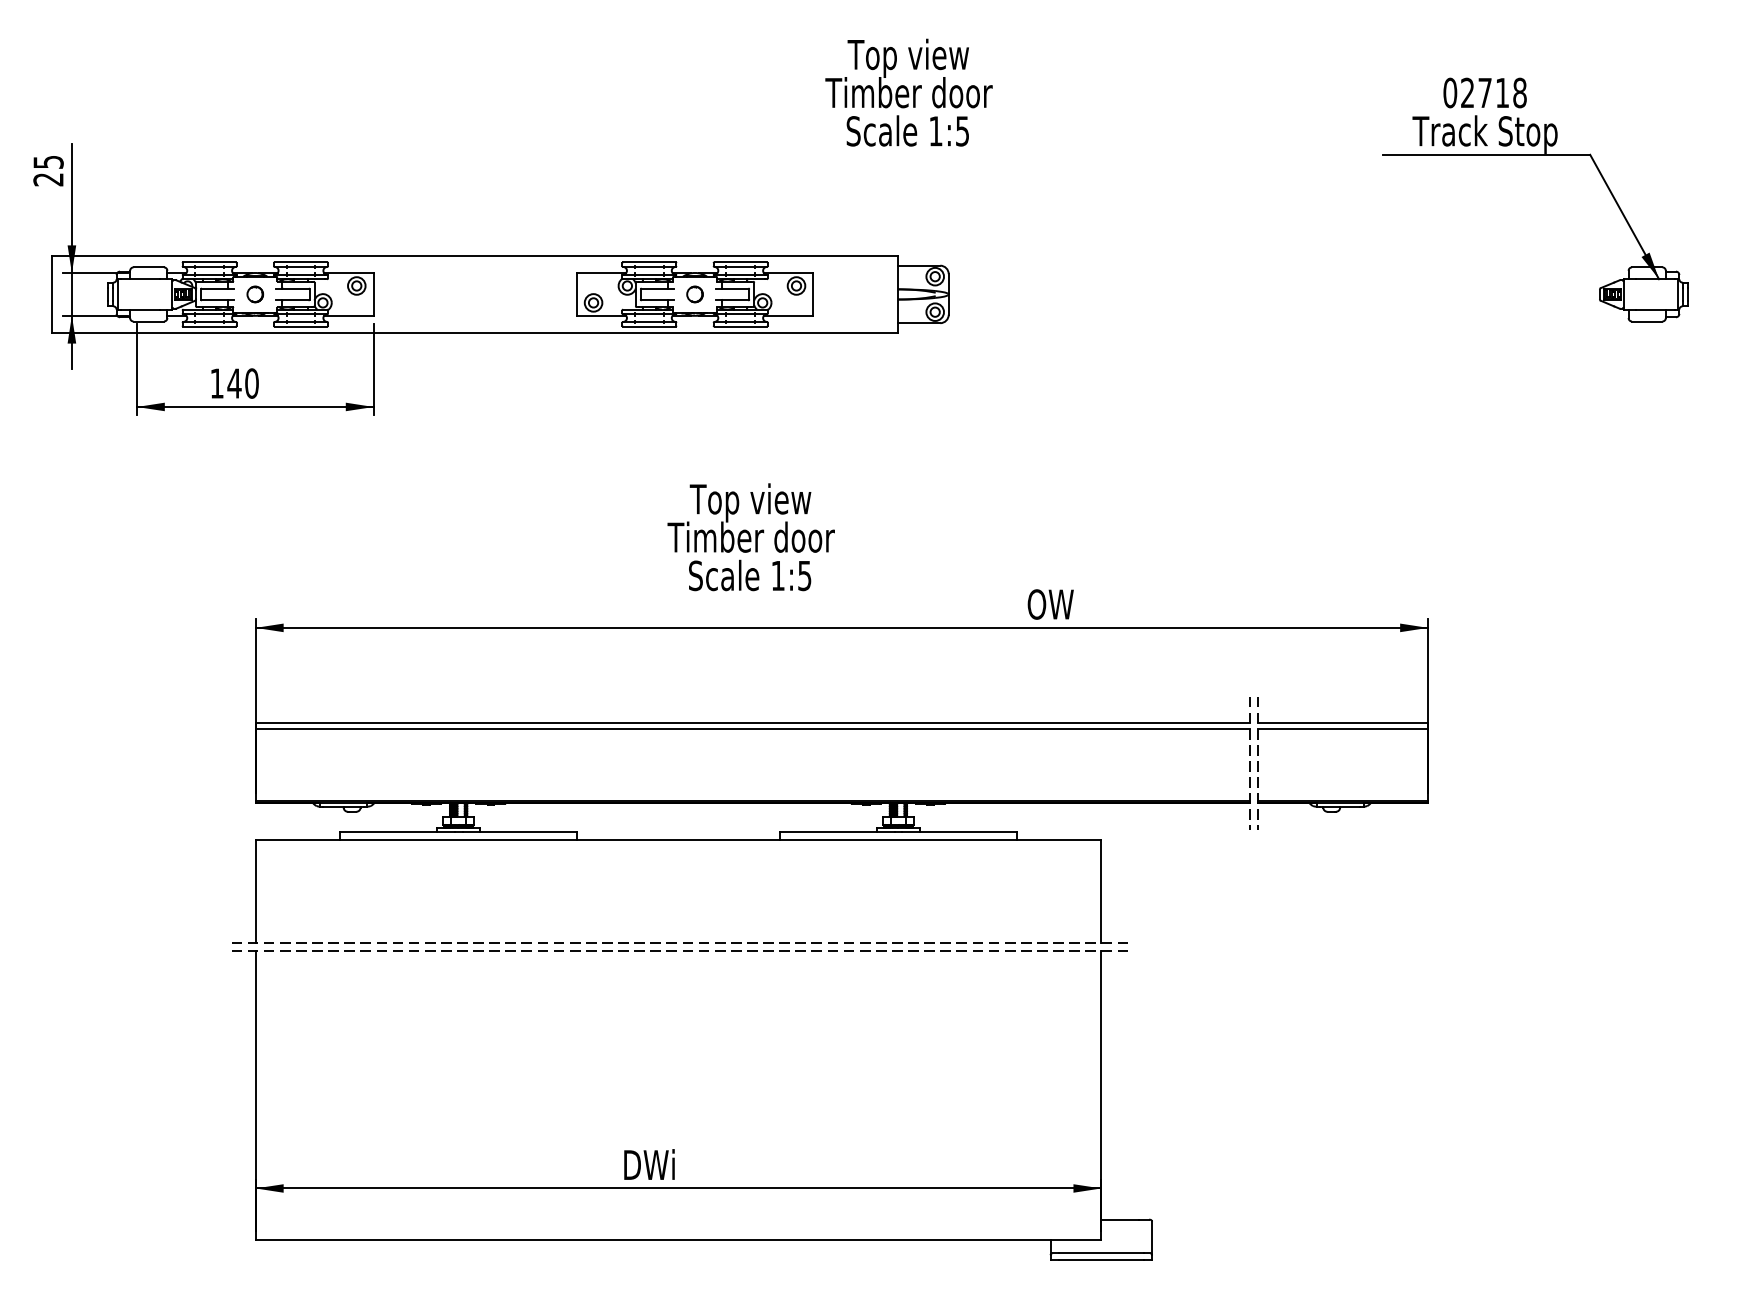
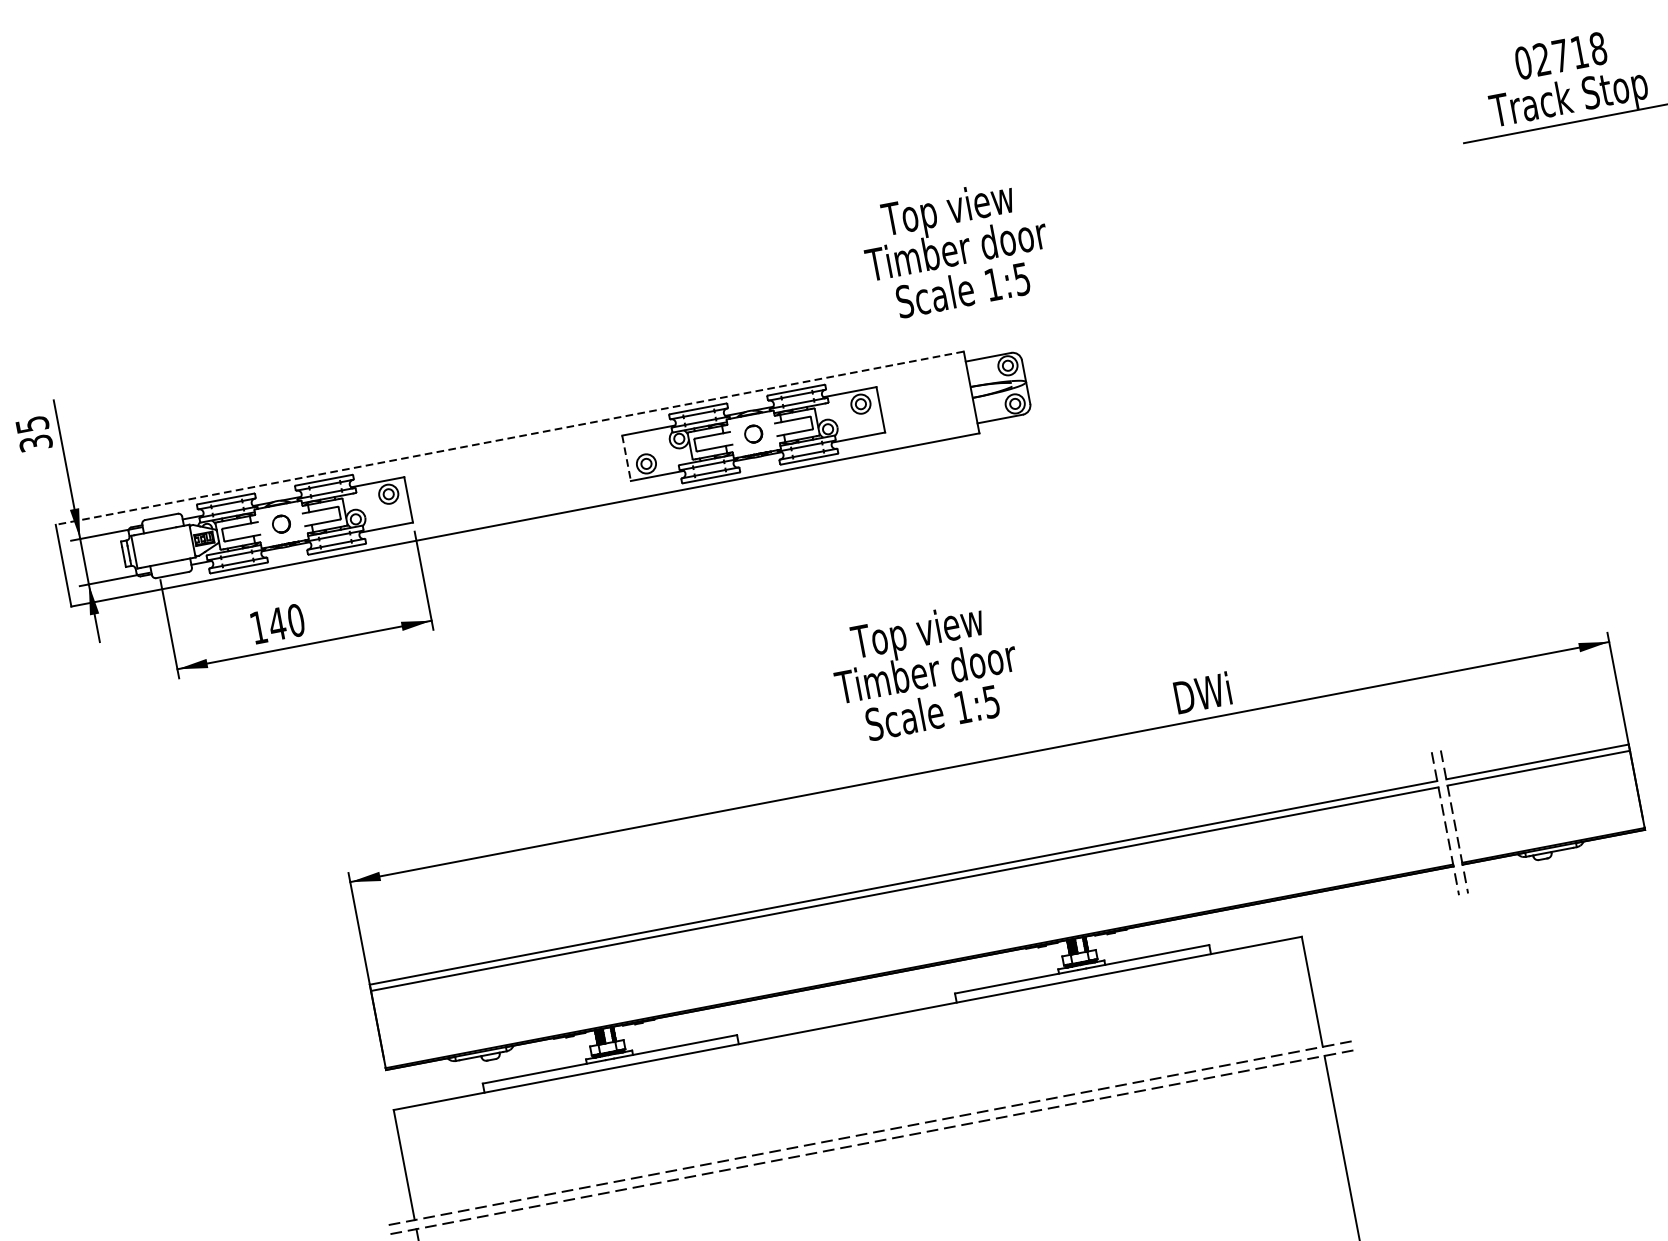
text: (908, 92) -> (955, 248), moved
text: (48, 179) -> (35, 443), 25 -> 35
line: (475, 256) -> (510, 438), solid -> dashed
line: (576, 294) -> (626, 458), solid -> dashed
text: (750, 537) -> (925, 671), moved
text: (1053, 603) -> (1201, 692), OW -> DWi

